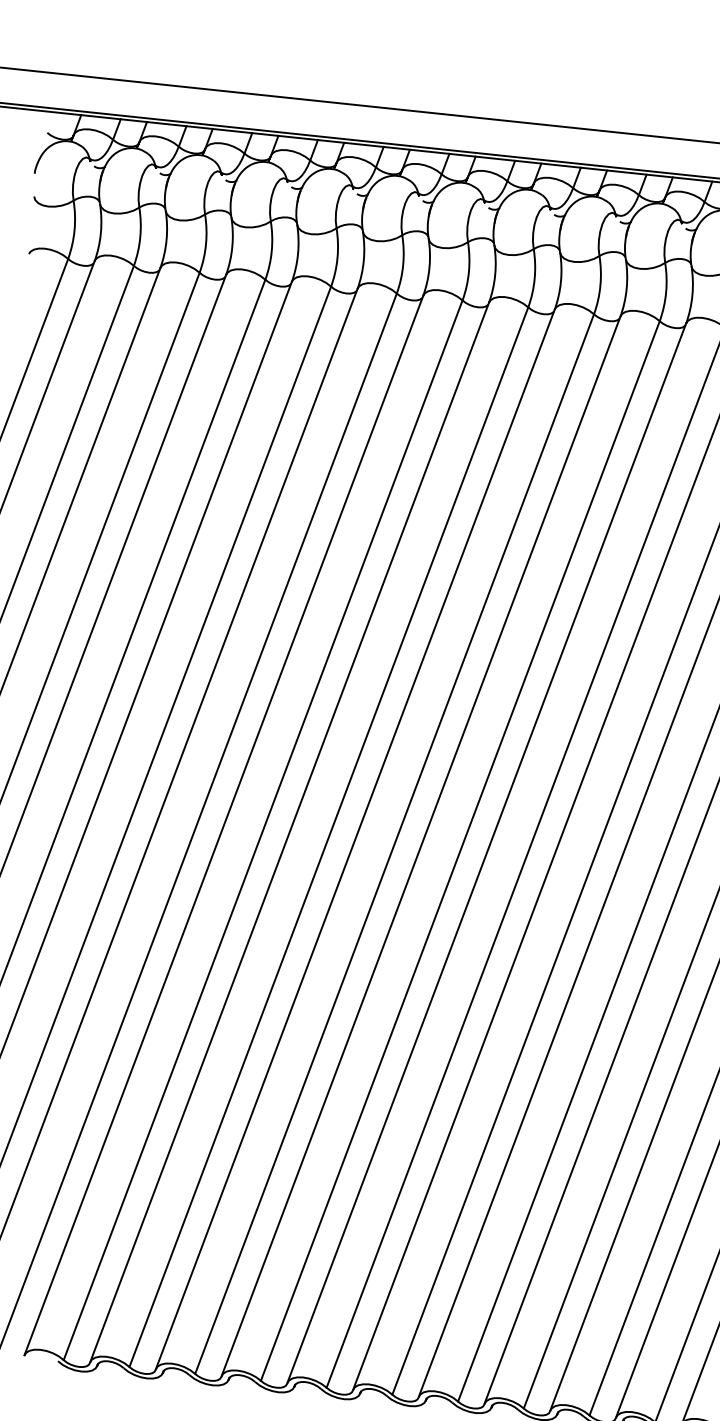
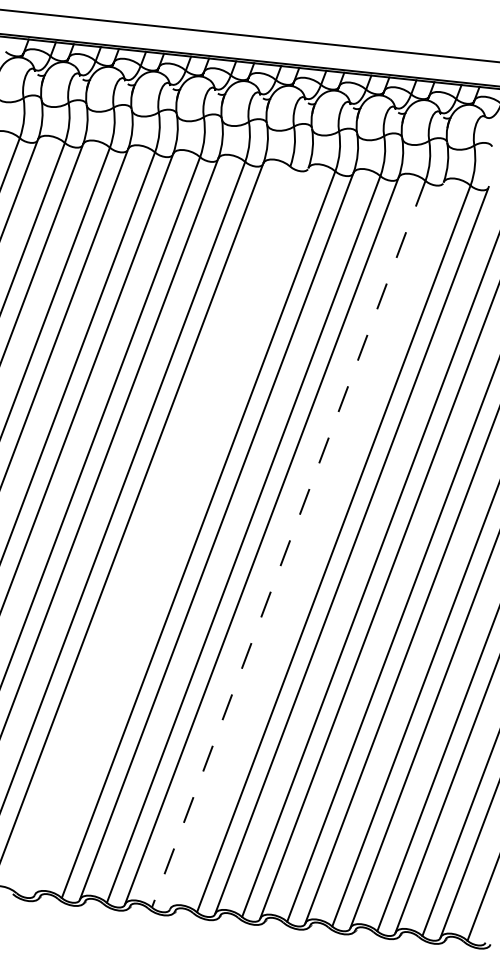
line: (263, 829) -> (153, 529), removed
line: (289, 832) -> (171, 531), removed
line: (459, 851) -> (288, 544), solid -> dashed
line: (486, 852) -> (306, 545), removed

